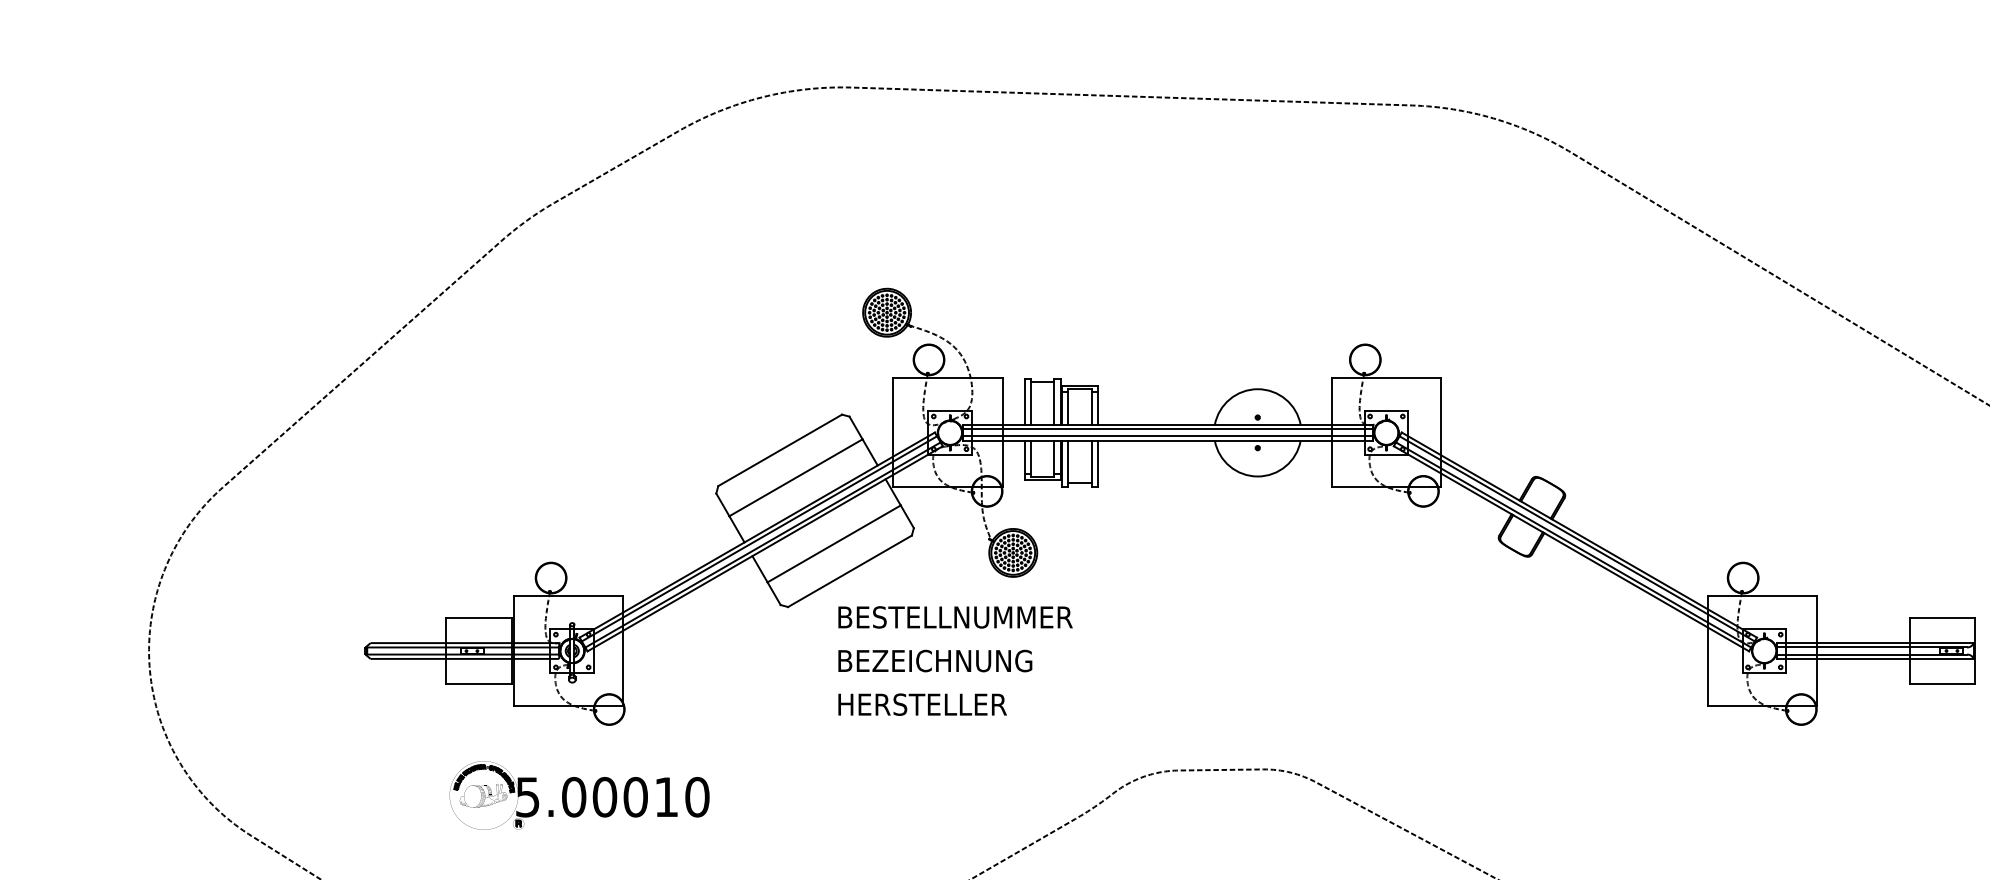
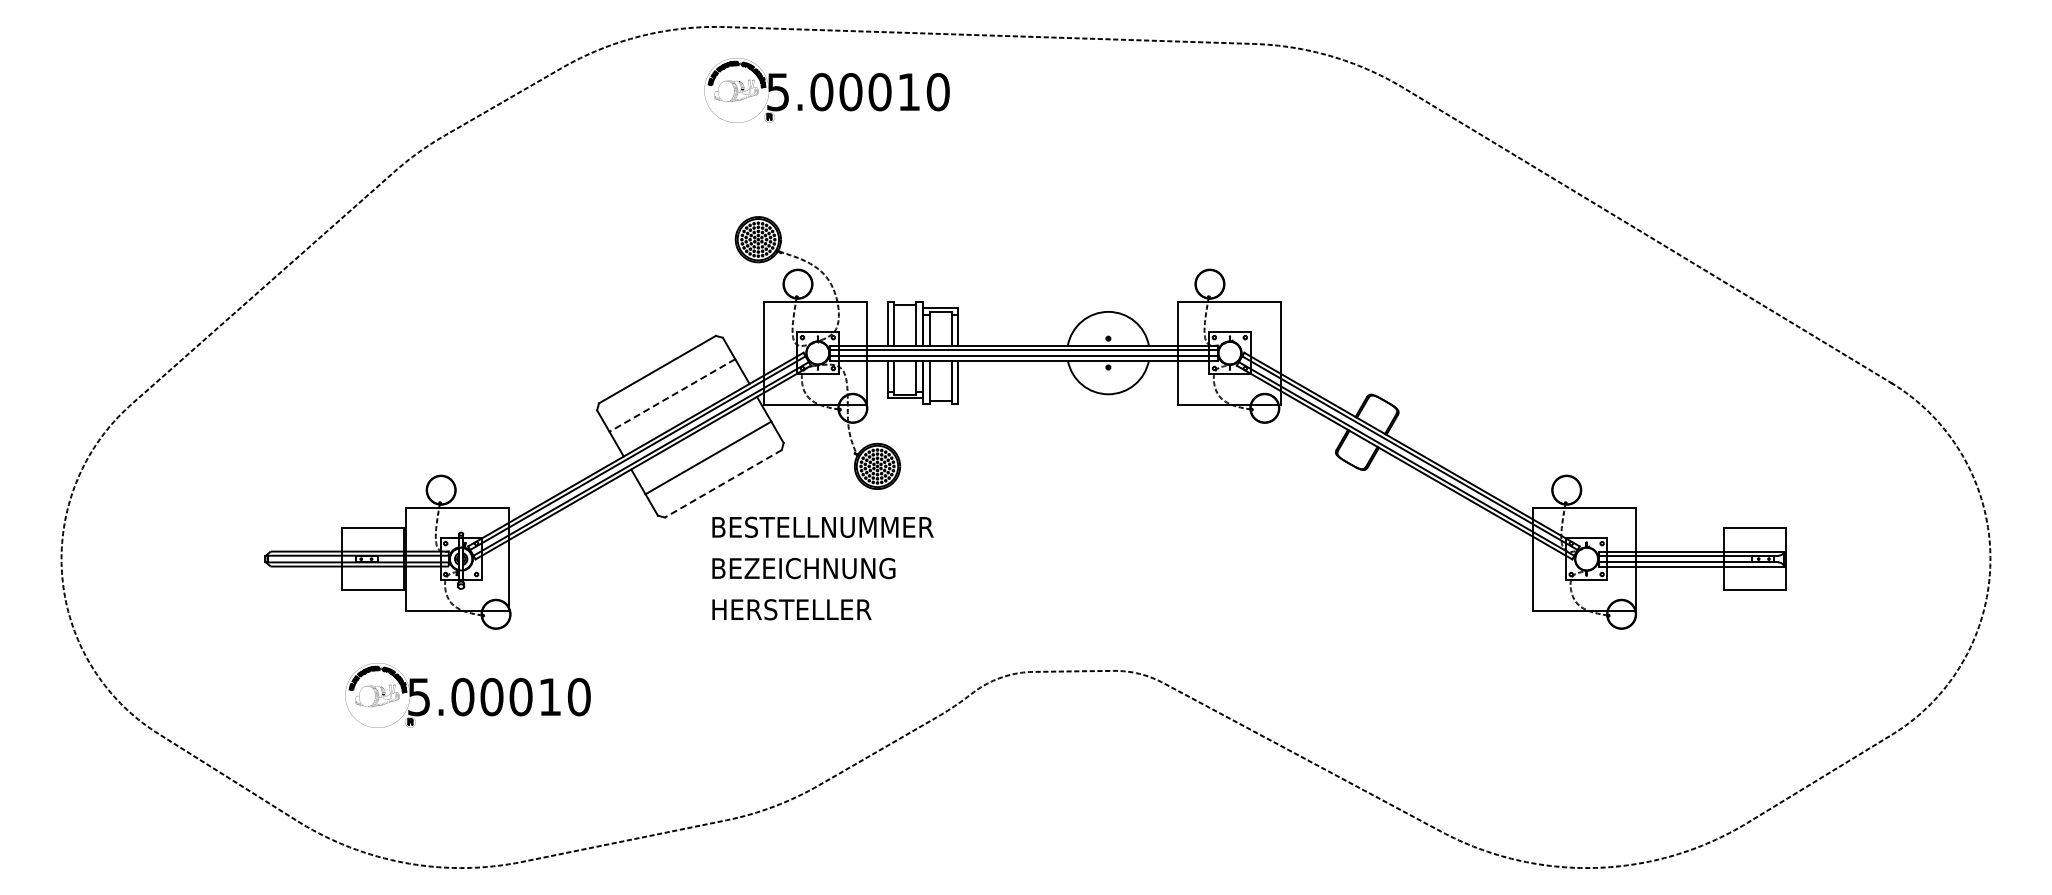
part: (959, 154) -> (826, 90), added
line: (796, 477) -> (672, 395), solid -> dashed
line: (849, 572) -> (722, 484), solid -> dashed

